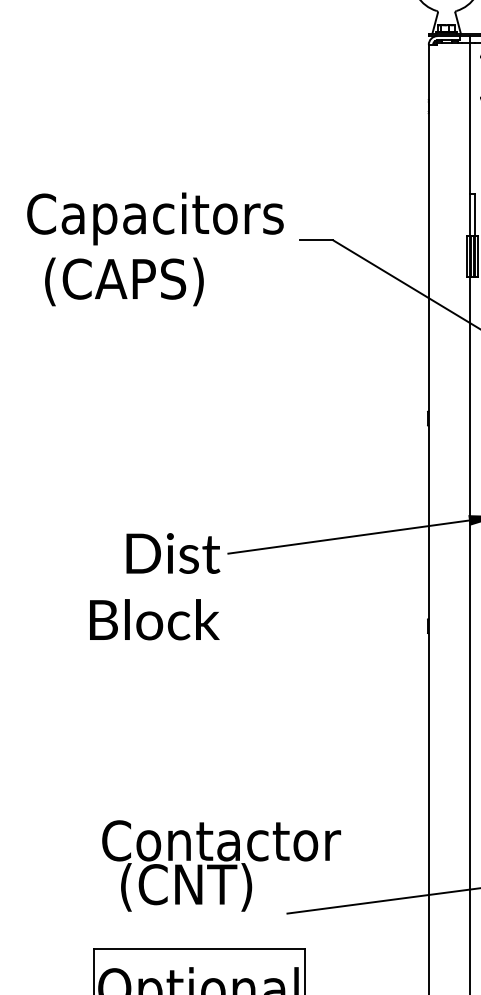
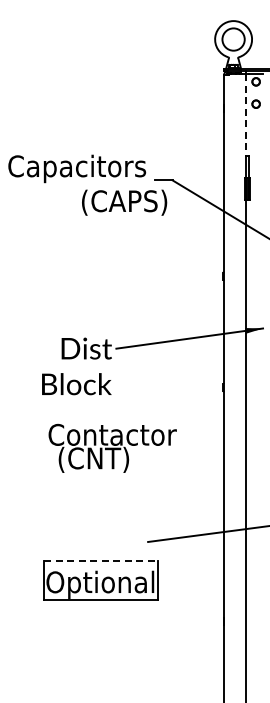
line: (470, 119) -> (246, 115), solid -> dashed
text: (124, 281) -> (124, 202), moved
text: (221, 864) -> (112, 447), moved
line: (200, 948) -> (101, 560), solid -> dashed

